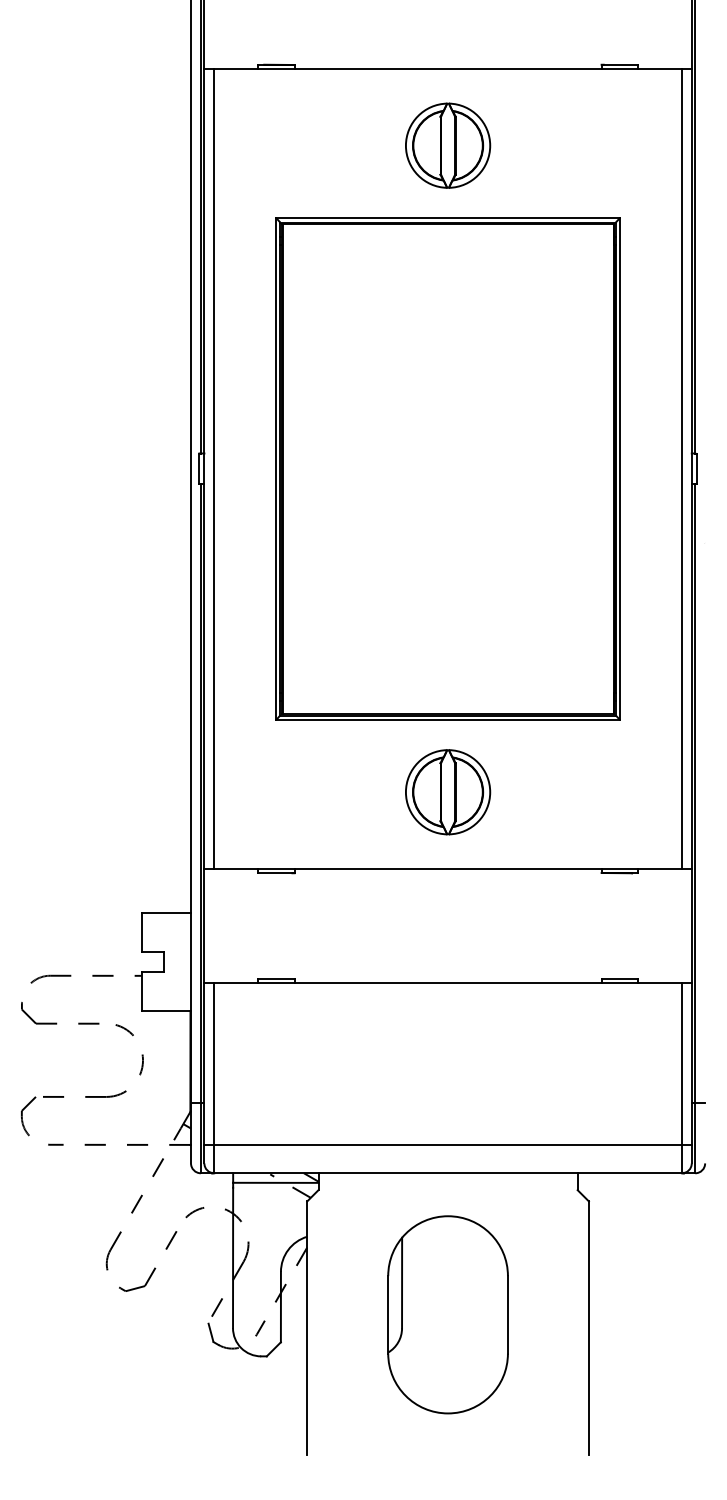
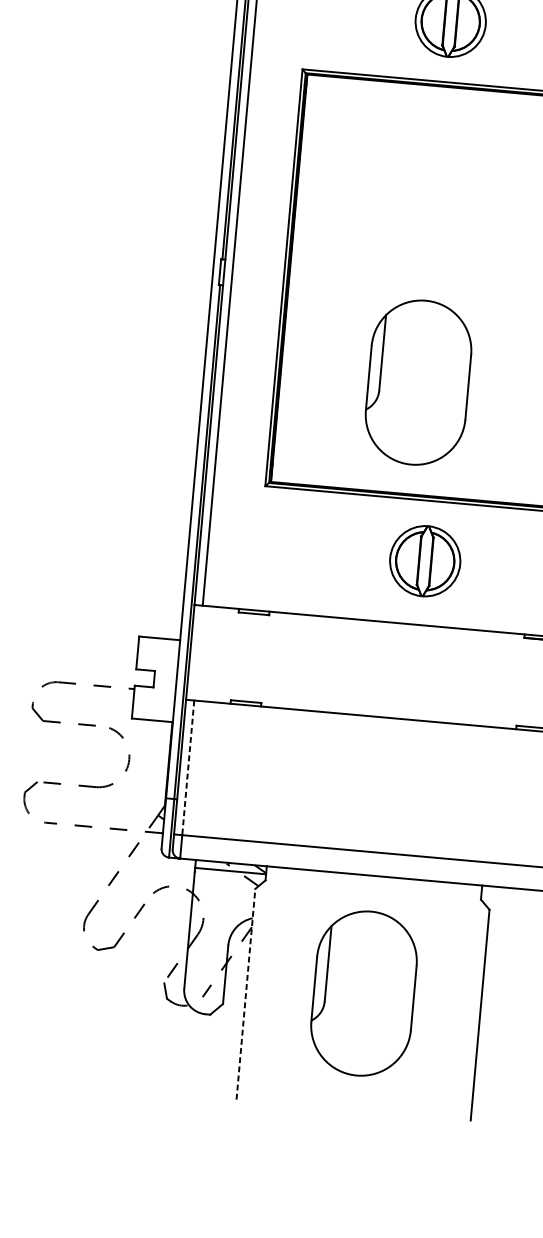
part: (447, 579) -> (418, 382), added
part: (448, 792) -> (425, 561), moved
line: (214, 1064) -> (188, 768), solid -> dashed
line: (307, 1328) -> (246, 994), solid -> dashed

